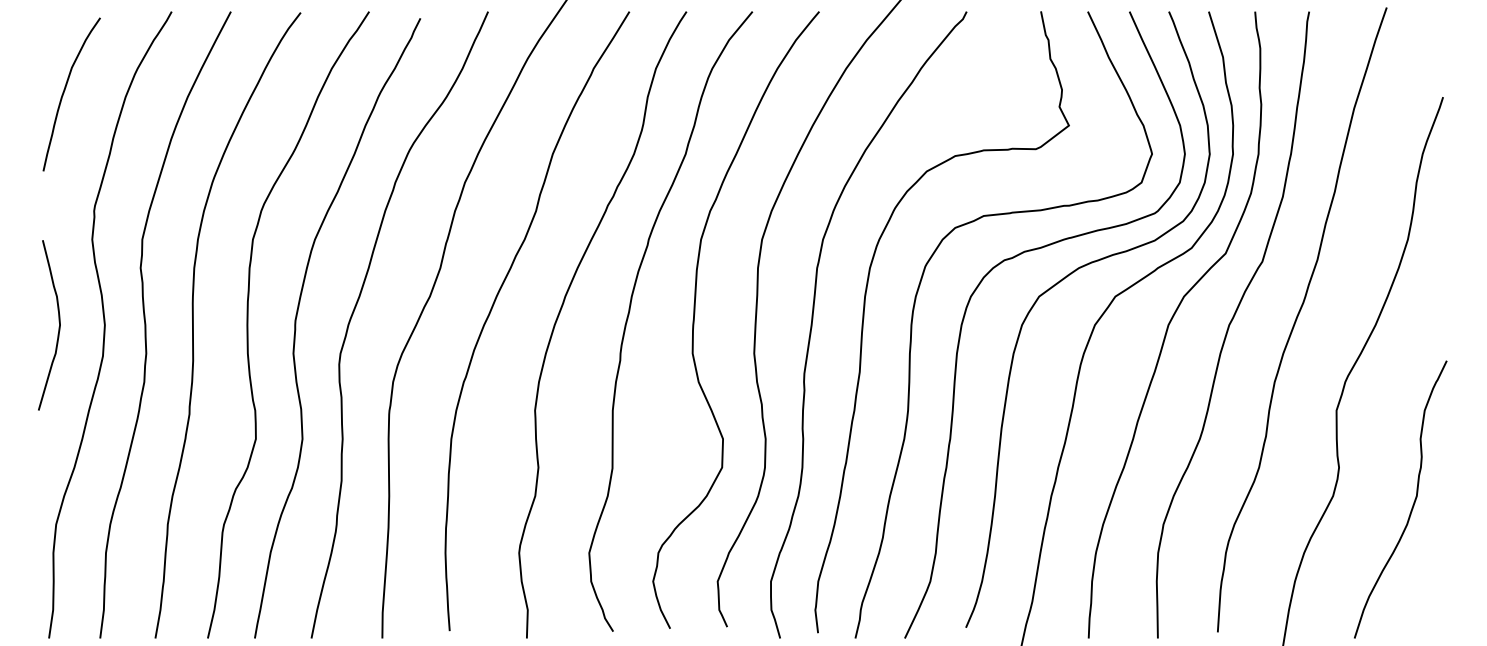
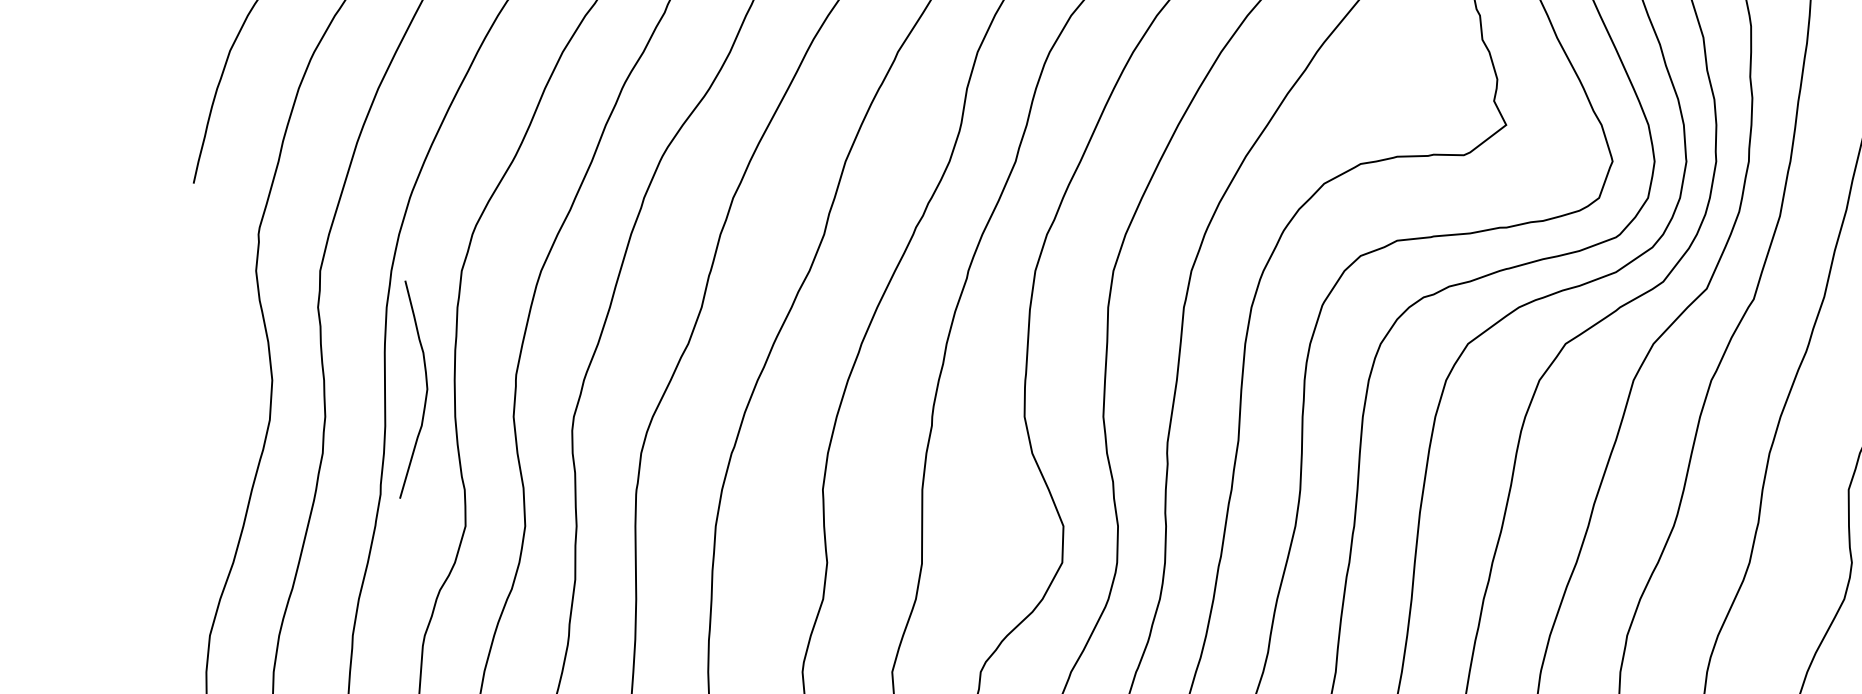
curve: (58, 327) -> (425, 392), moved

